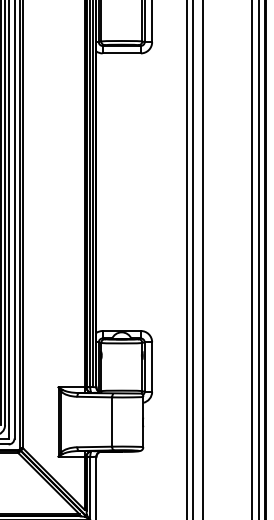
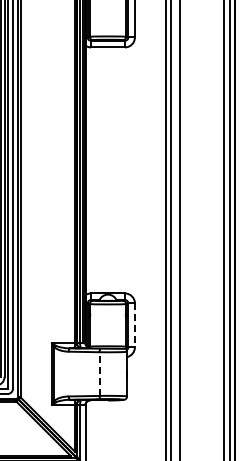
line: (151, 367) -> (134, 325), solid -> dashed
line: (112, 422) -> (99, 374), solid -> dashed

